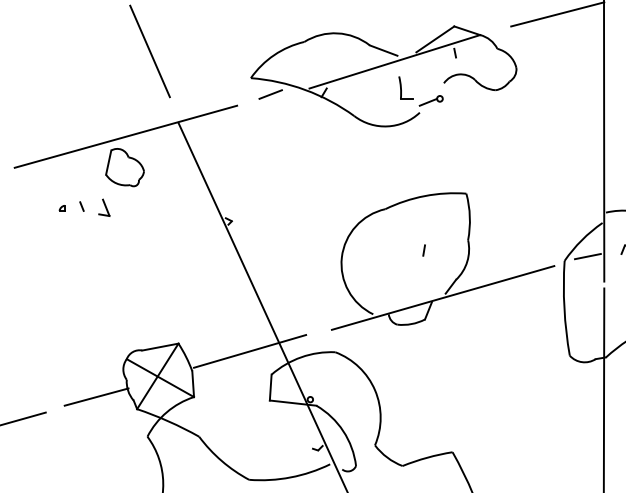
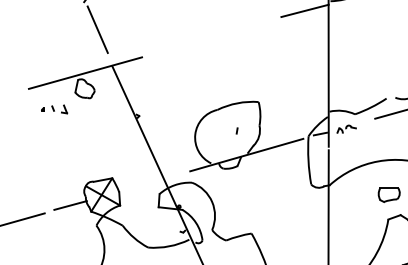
part: (383, 74) -> (216, 41), removed
part: (84, 208) -> (54, 109), moved
line: (249, 349) -> (148, 181), removed

